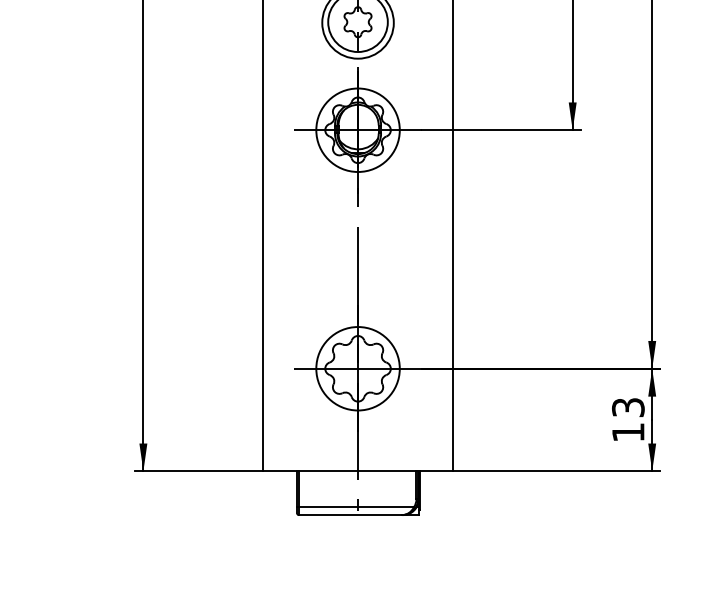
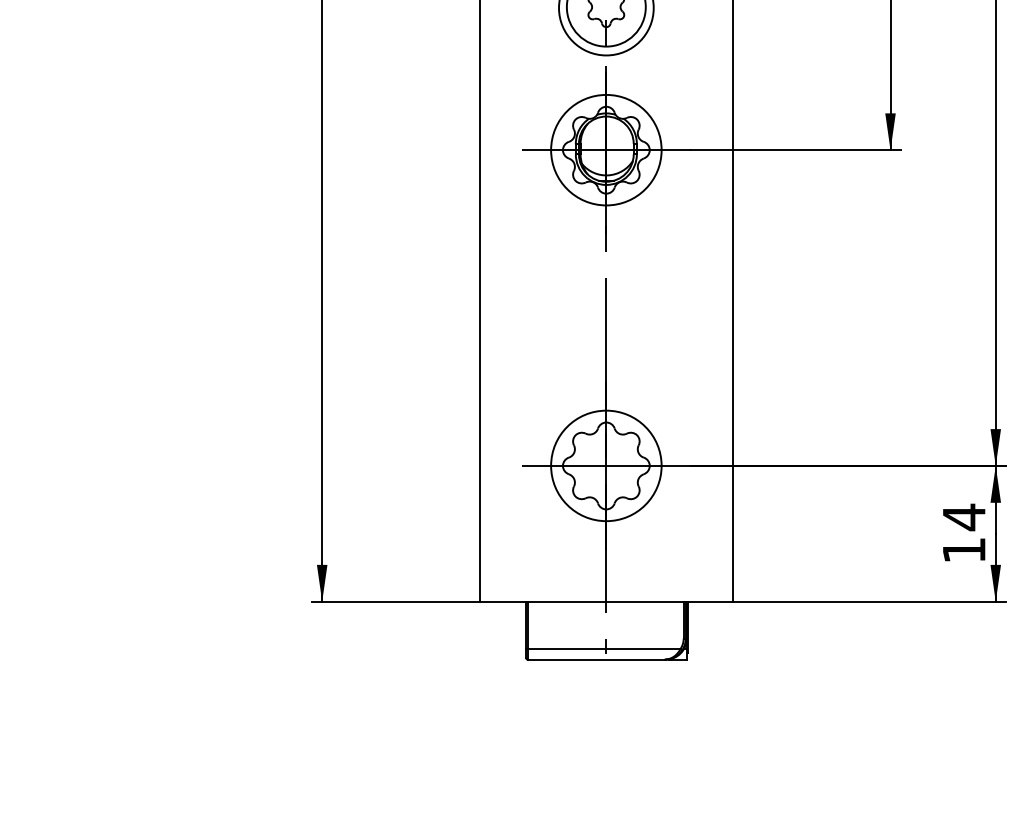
text: (627, 407) -> (963, 517), 13 -> 14

